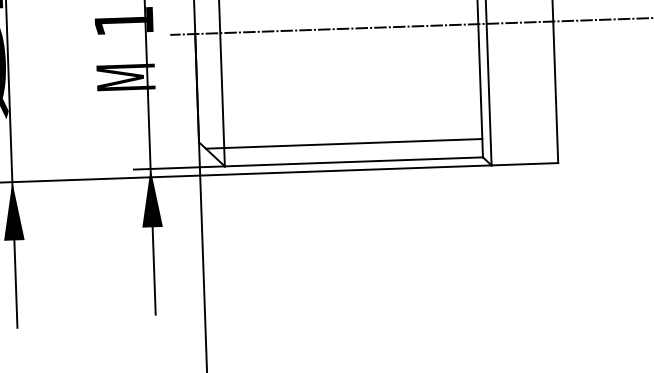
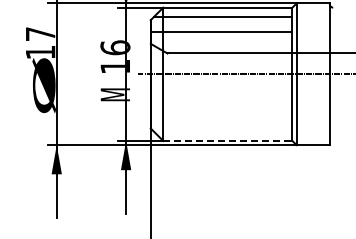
line: (344, 143) -> (223, 131), removed
line: (353, 160) -> (227, 140), solid -> dashed

